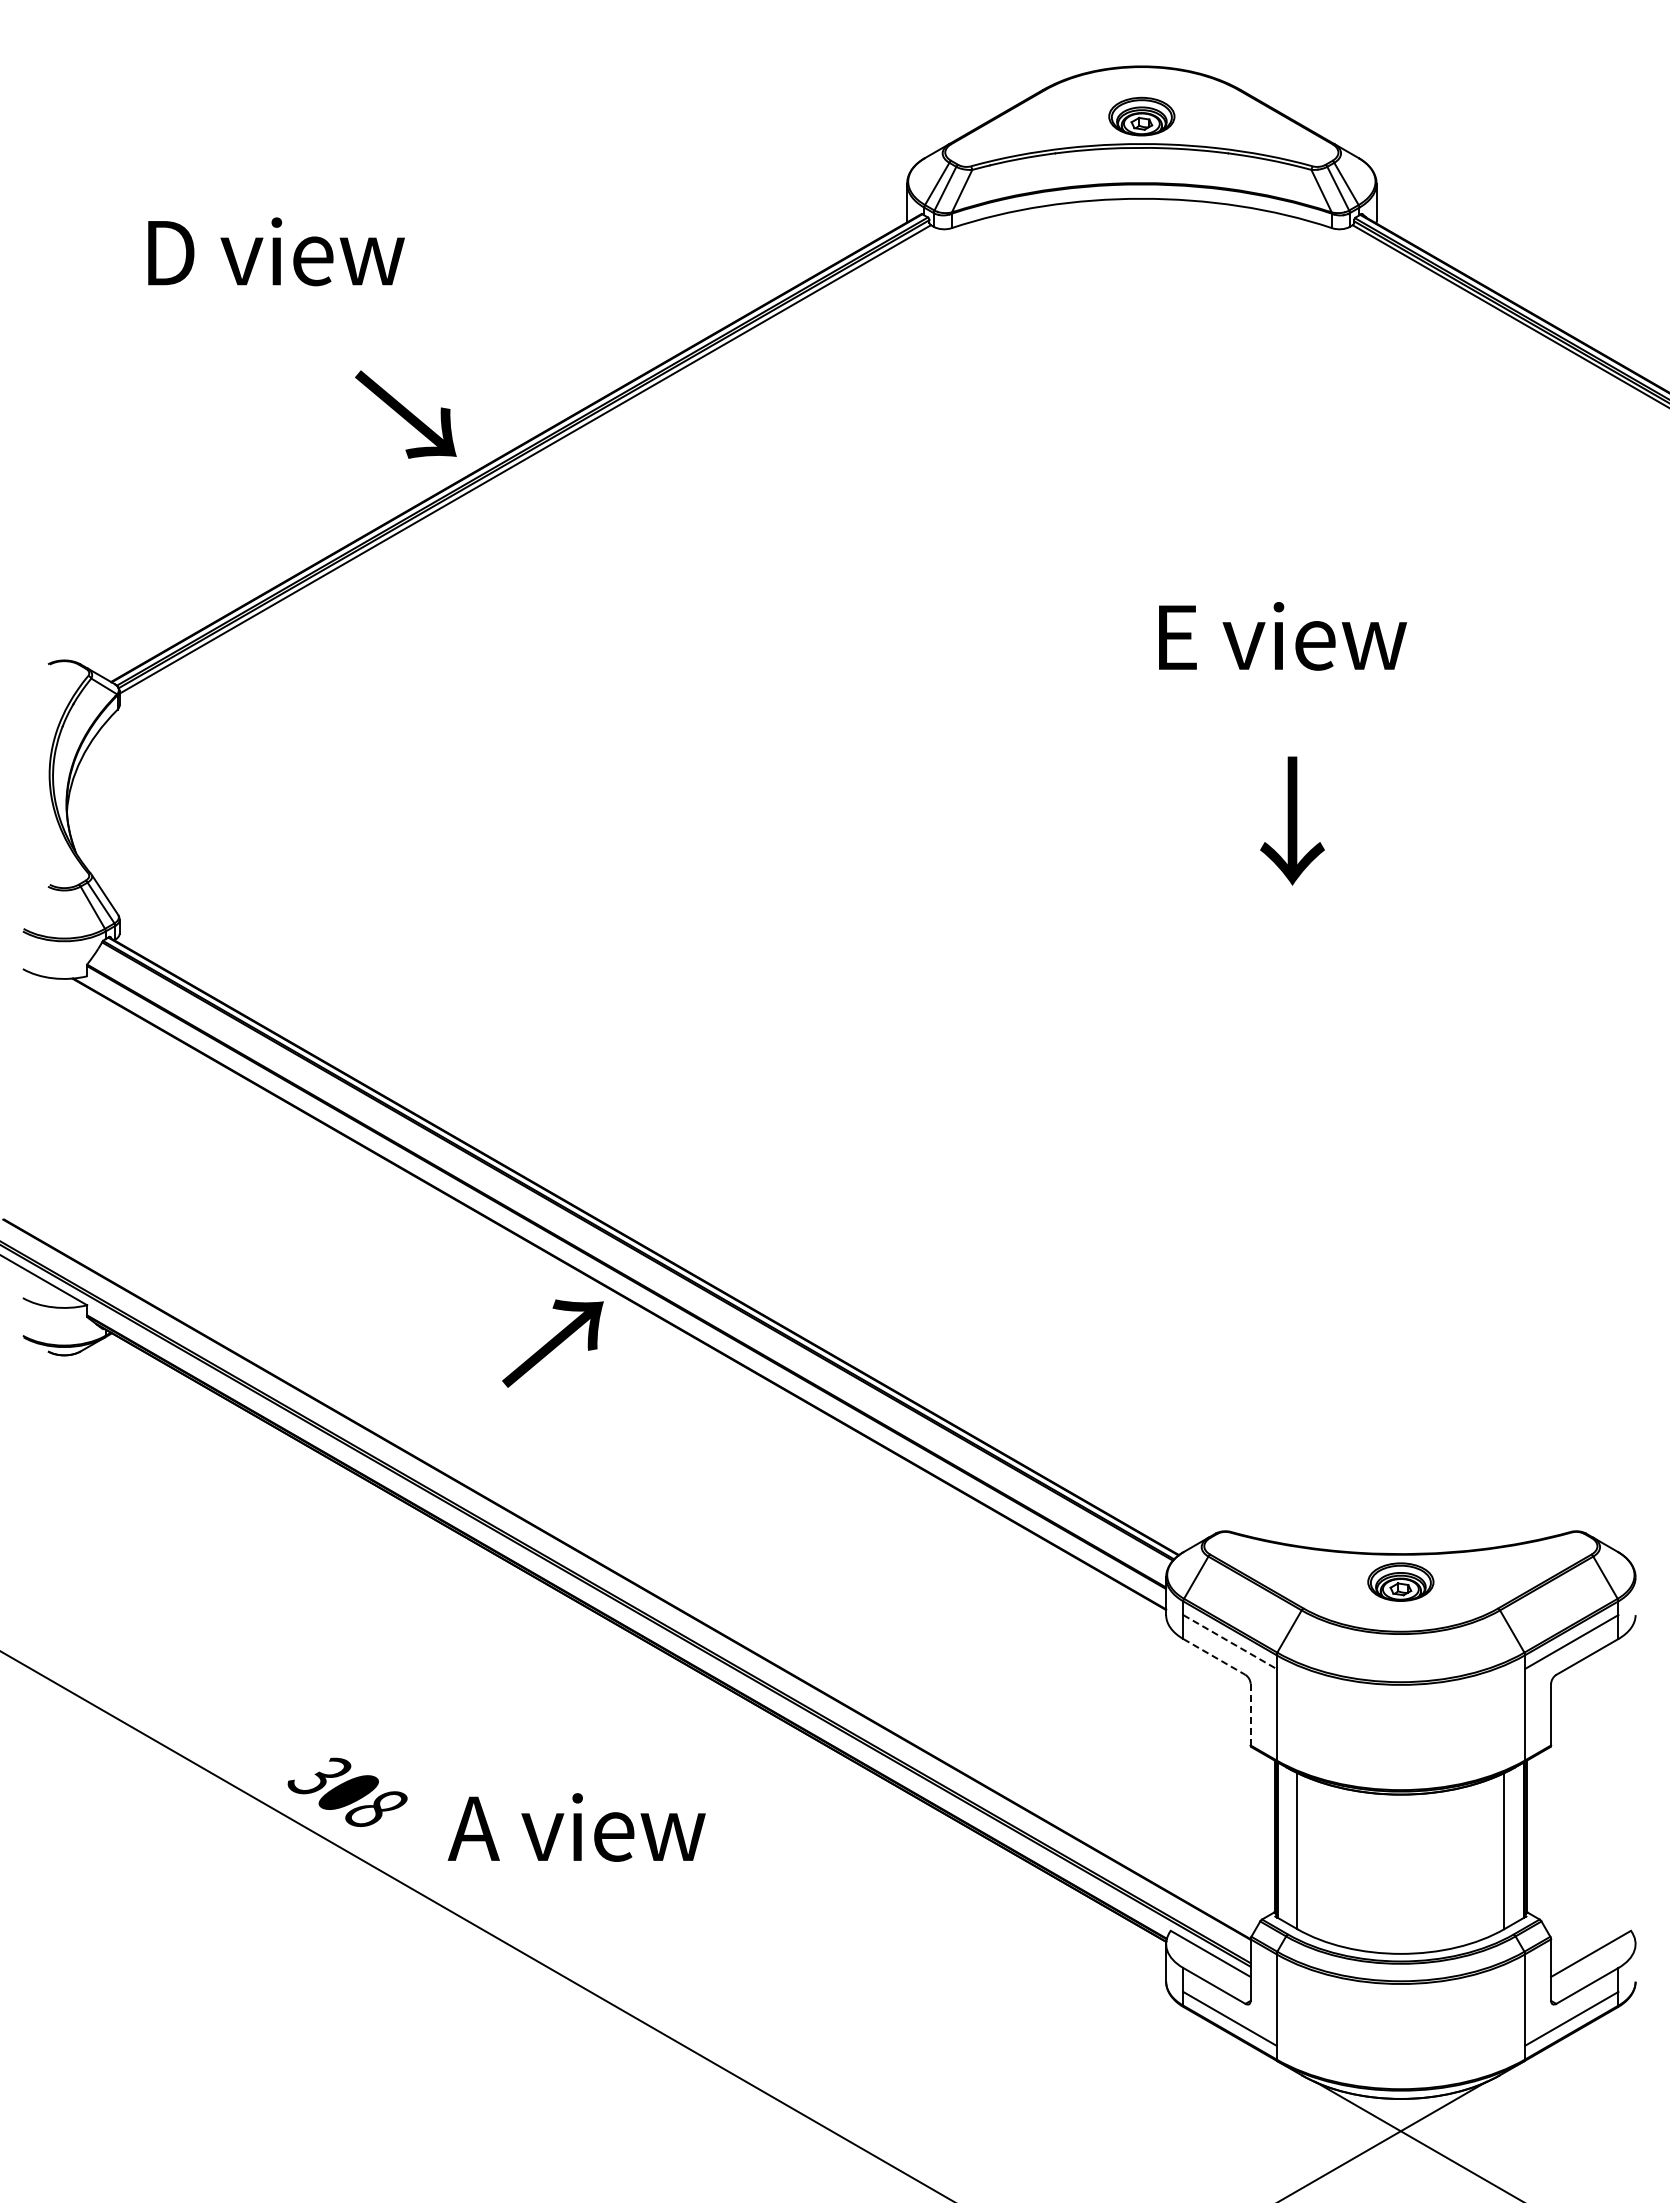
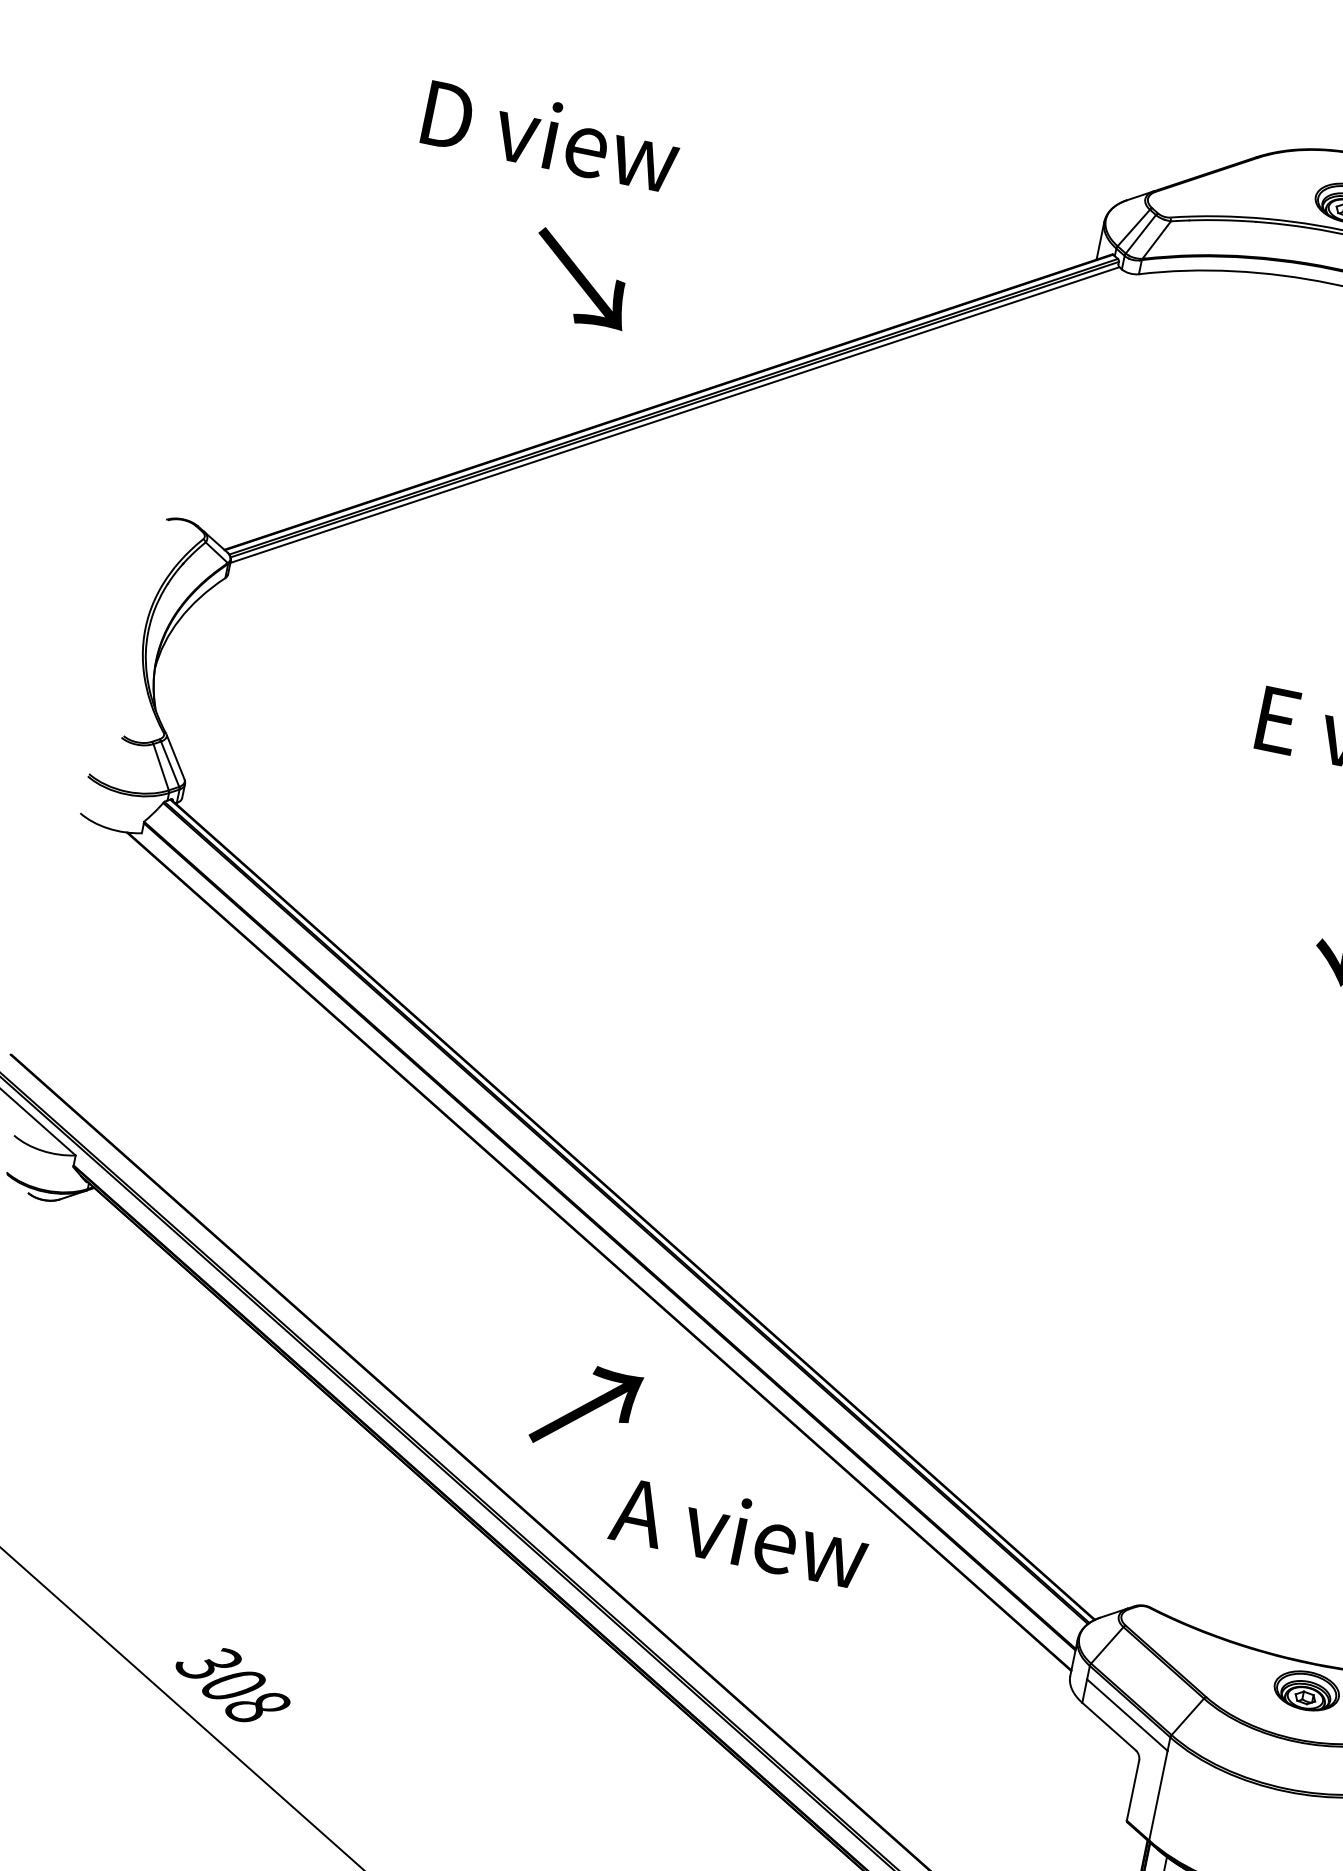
text: (276, 251) -> (551, 135), moved
text: (405, 414) -> (580, 279), moved
text: (552, 1343) -> (585, 1408), moved
line: (1229, 1641) -> (1127, 1714), dashed -> solid
line: (1214, 1656) -> (1109, 1726), dashed -> solid
line: (1250, 1714) -> (1132, 1790), dashed -> solid
text: (576, 1827) -> (739, 1531), moved

